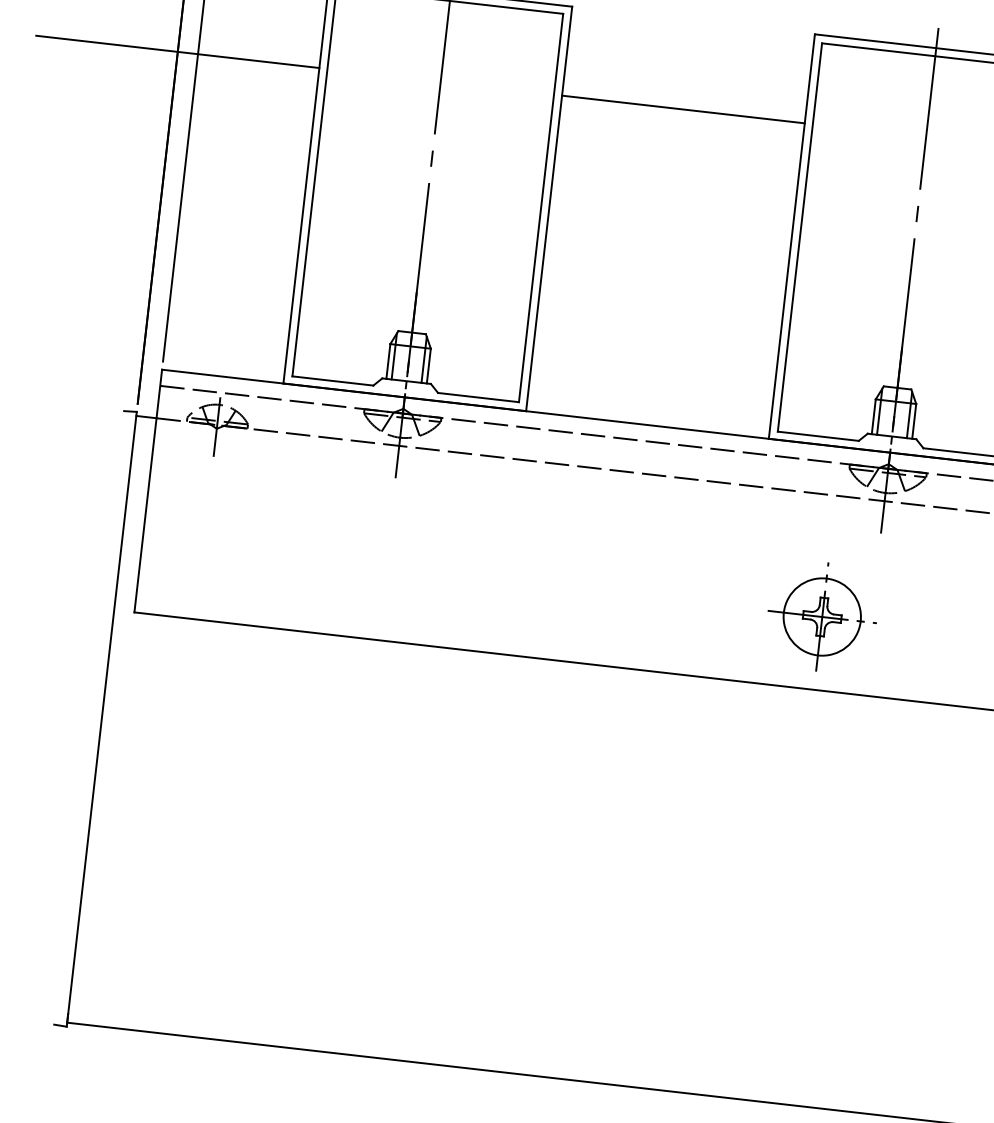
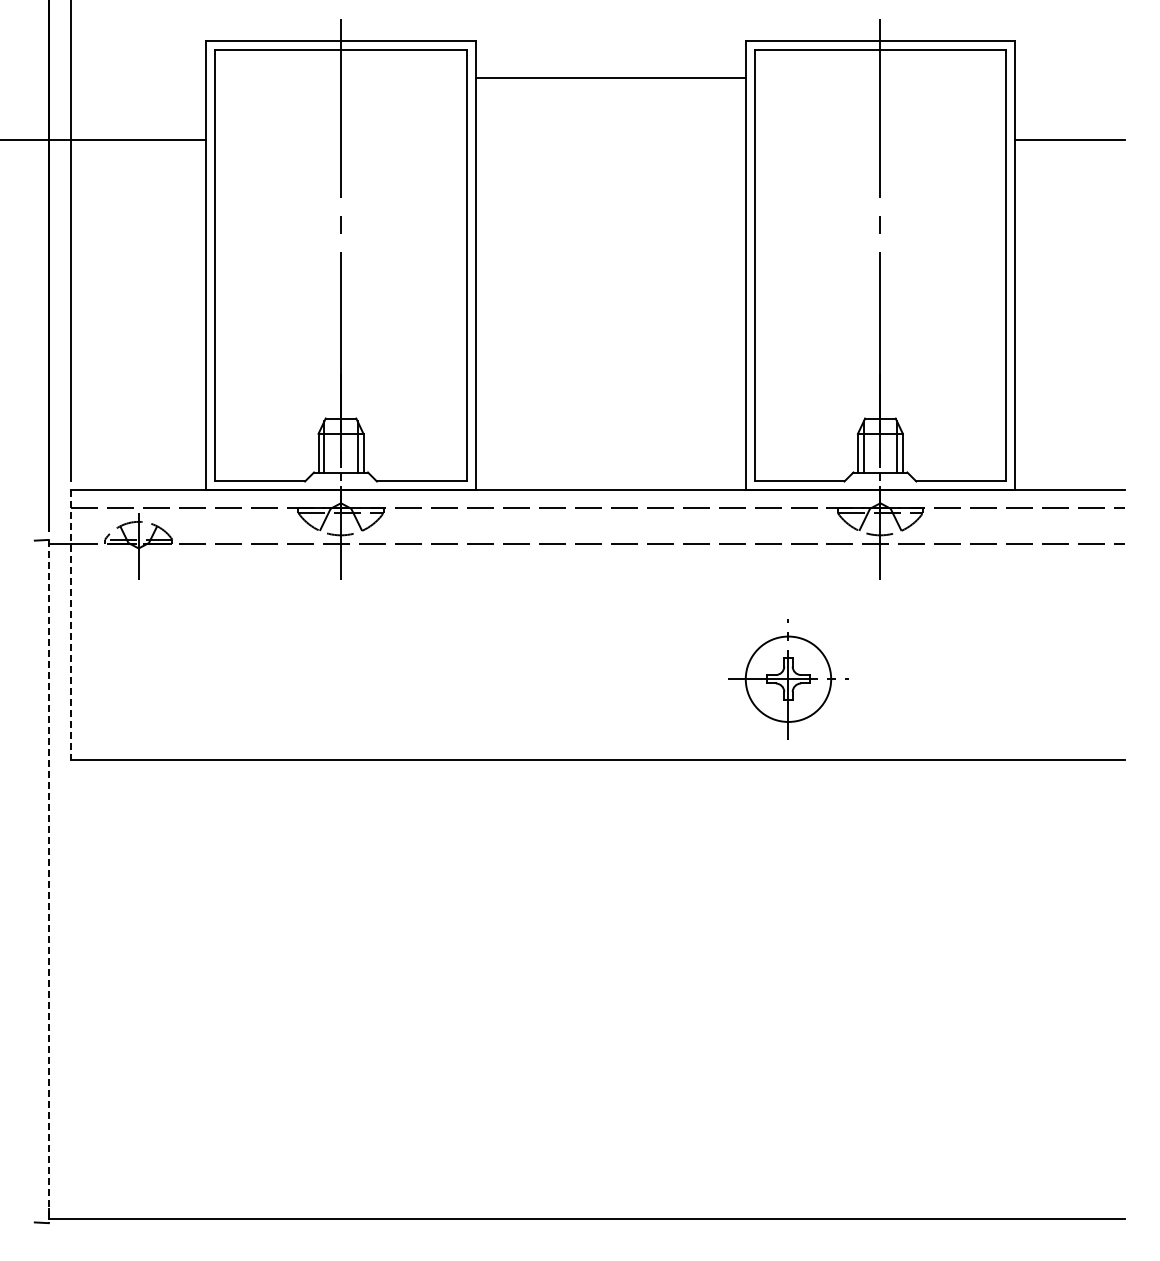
line: (683, 109) -> (610, 77), moved
line: (148, 491) -> (71, 625), solid -> dashed
part: (822, 617) -> (788, 679), moved
line: (101, 719) -> (48, 881), solid -> dashed

